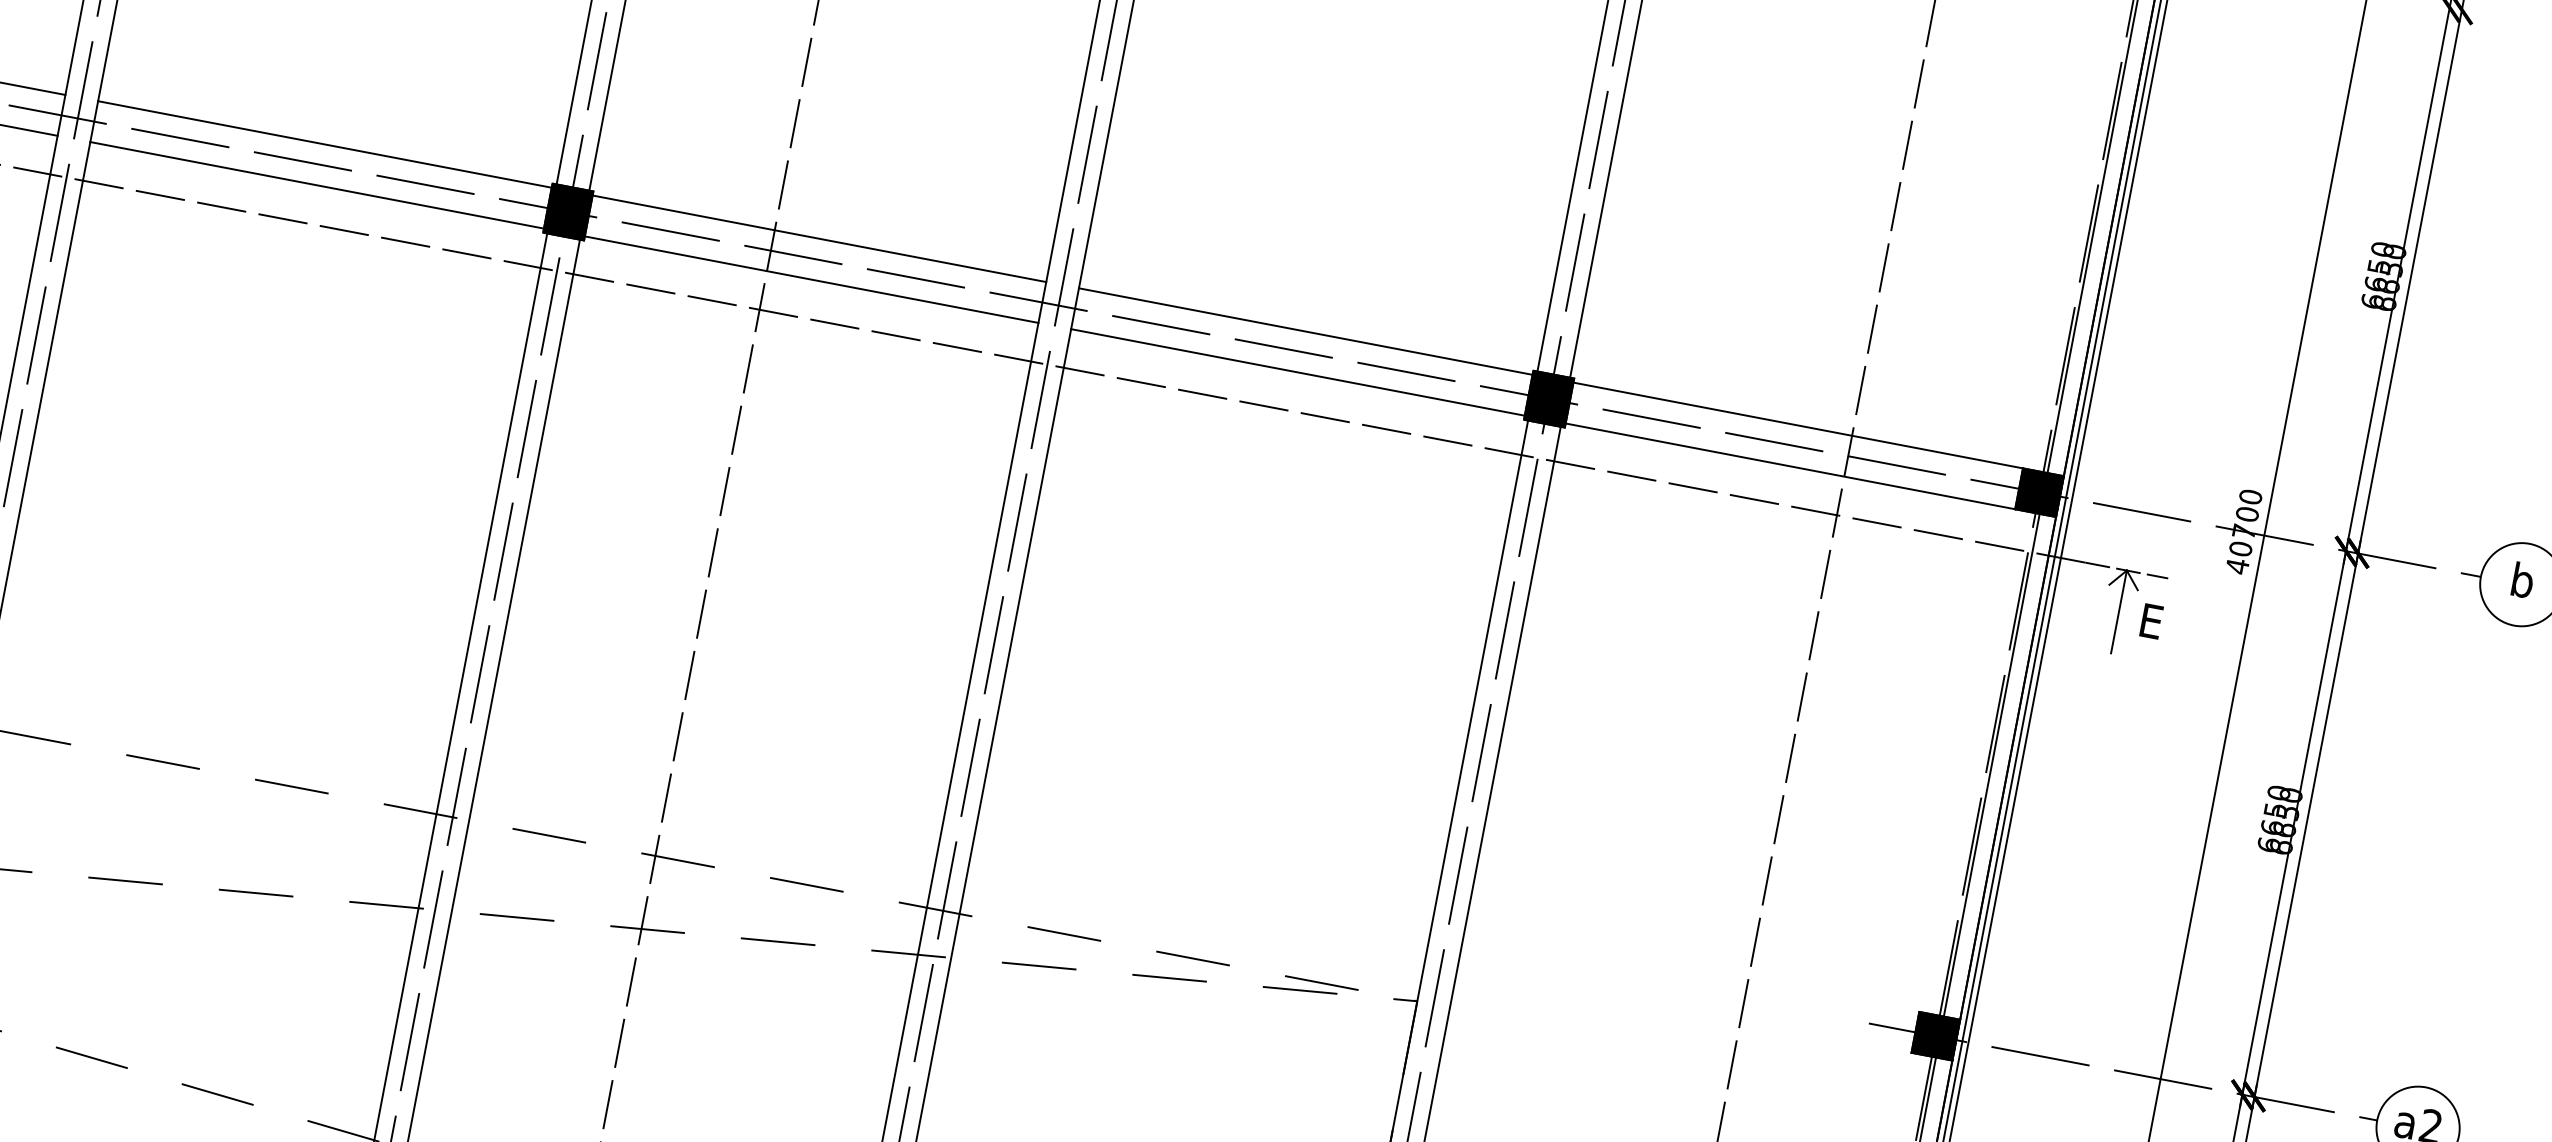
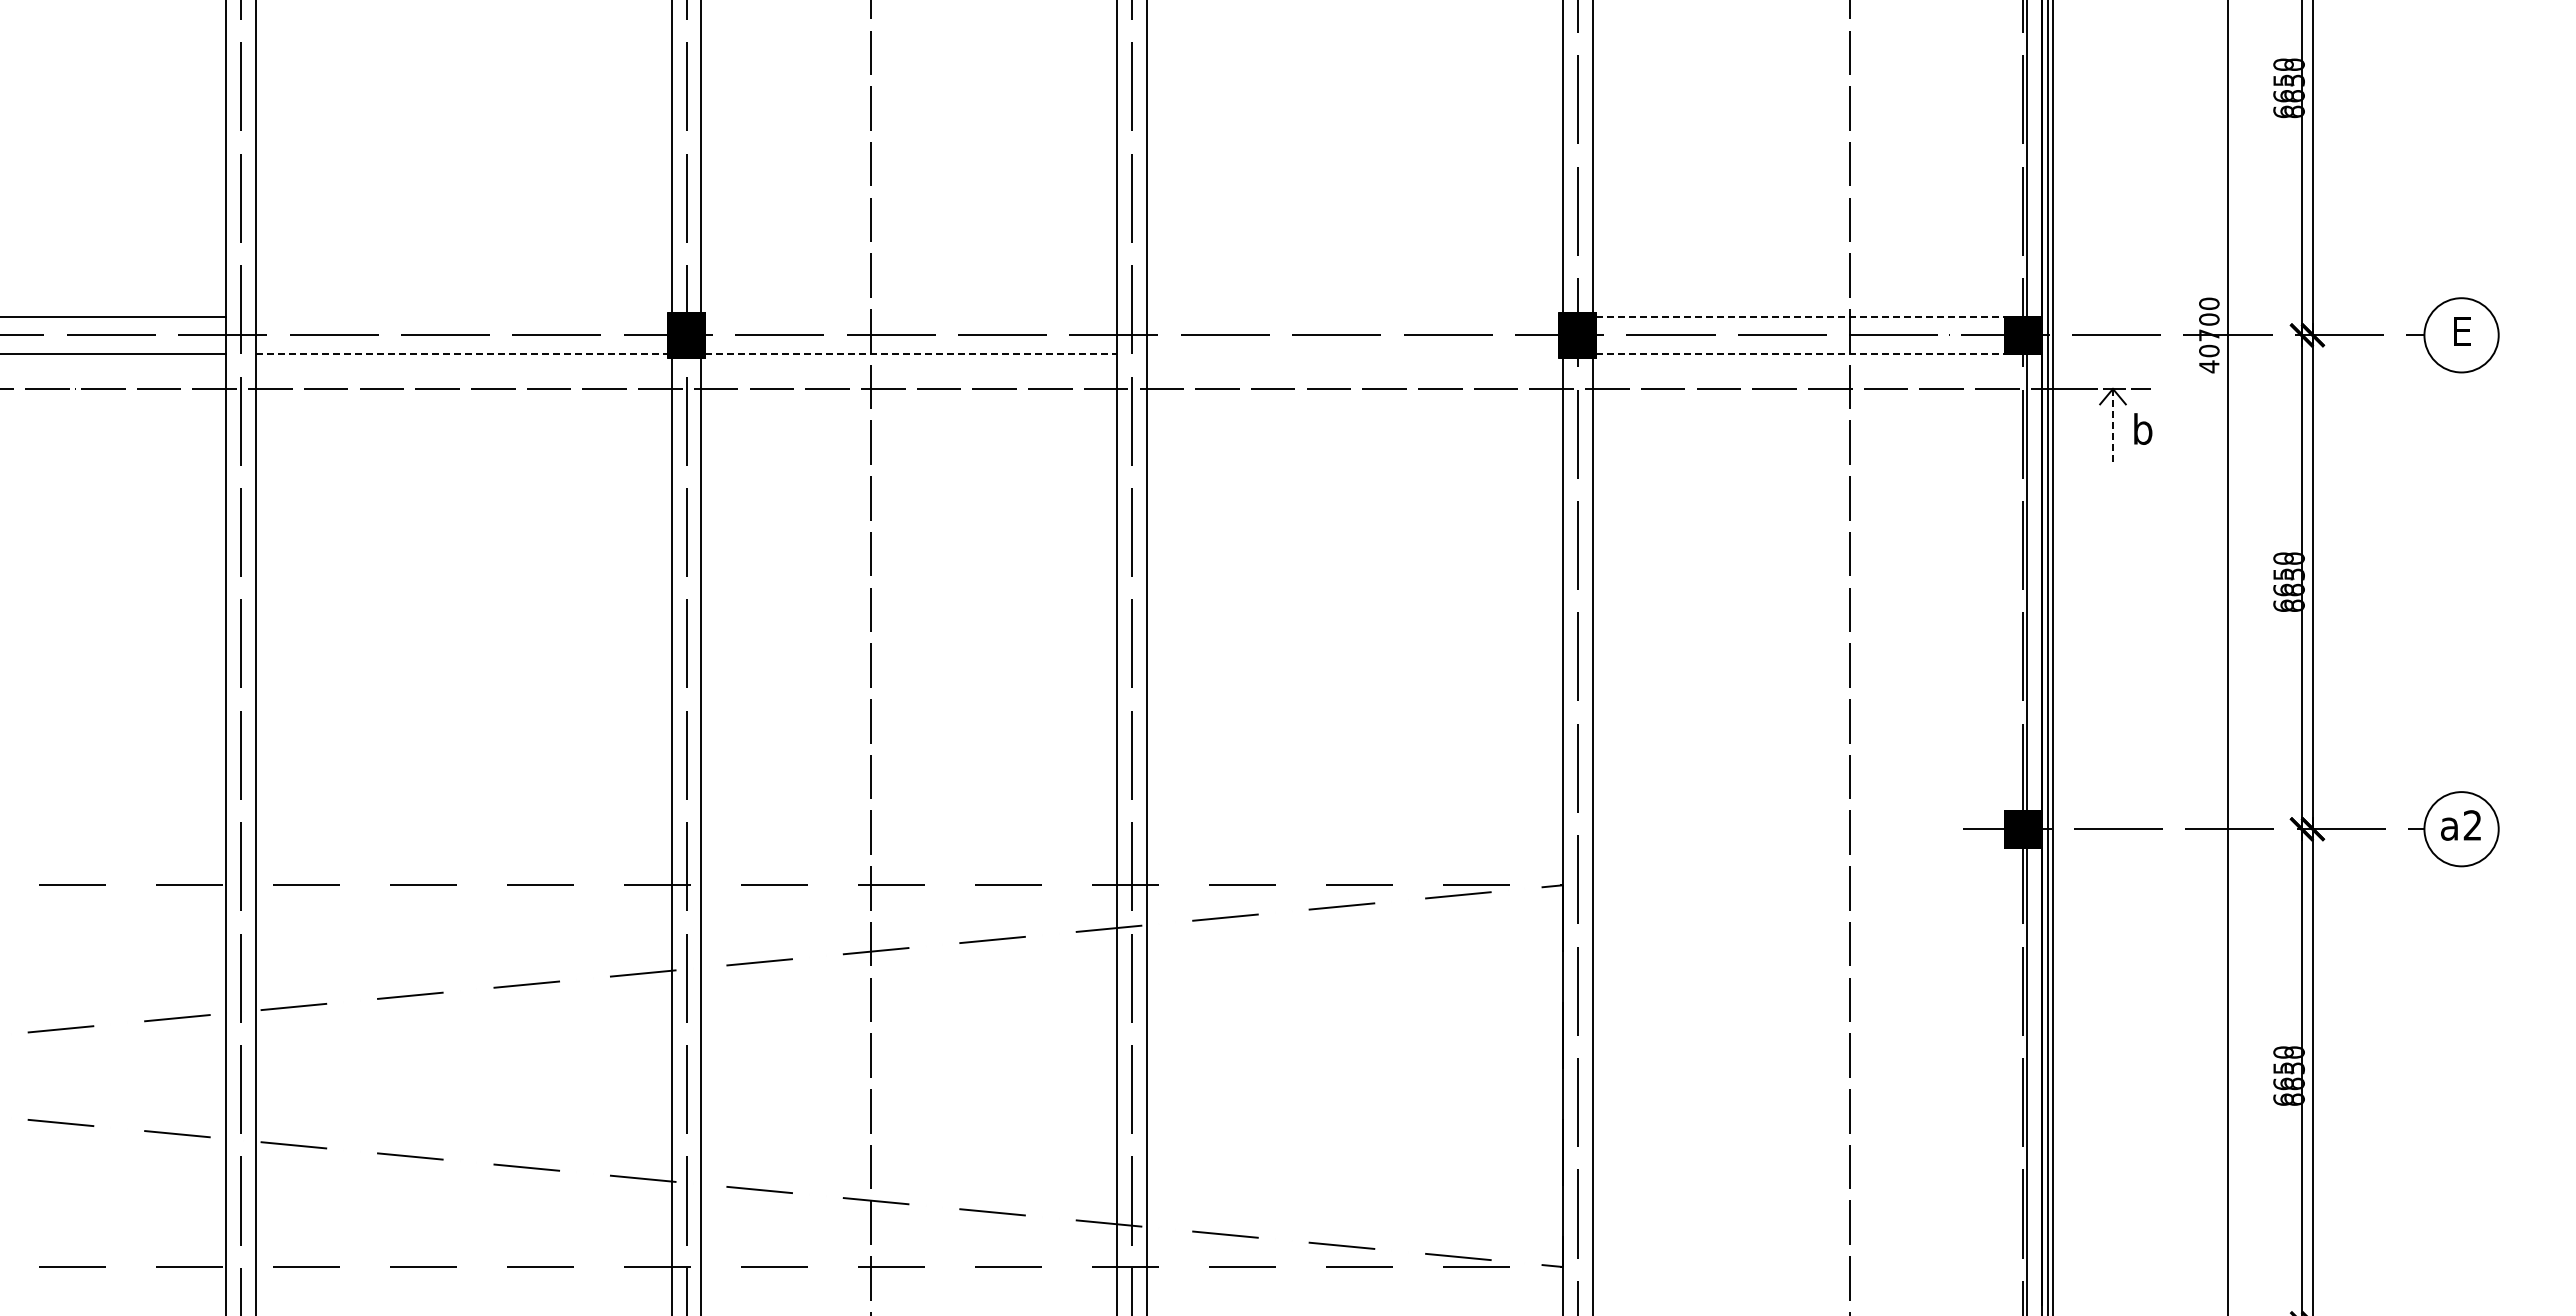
line: (324, 144) -> (461, 316), removed
line: (317, 185) -> (462, 353), solid -> dashed
line: (819, 238) -> (911, 316), removed
line: (812, 279) -> (911, 353), solid -> dashed
line: (1306, 331) -> (1353, 316), removed
line: (1298, 372) -> (1353, 353), removed
line: (1799, 425) -> (1801, 316), solid -> dashed
line: (1791, 466) -> (1801, 353), solid -> dashed
text: (2523, 579) -> (2462, 330), b -> E
line: (2118, 611) -> (2112, 426), solid -> dashed
text: (2152, 620) -> (2143, 428), E -> b

